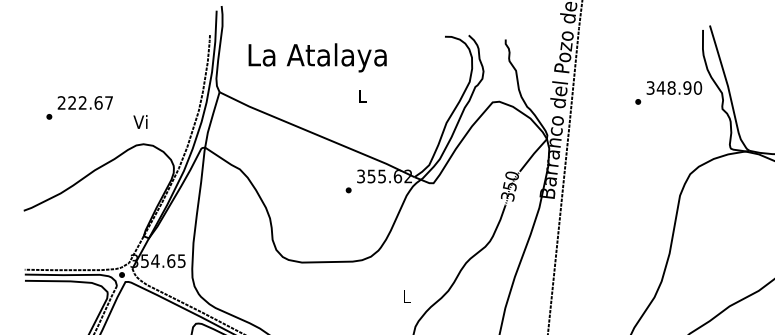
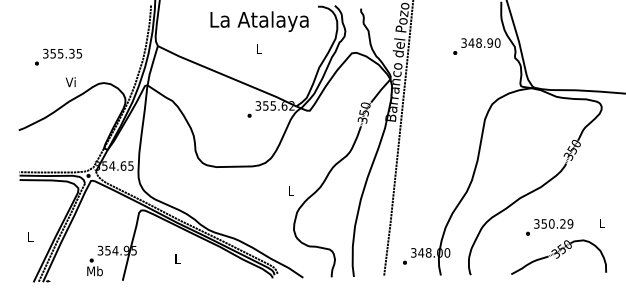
text: (317, 57) -> (259, 21), moved
text: (85, 102) -> (62, 53), 222.67 -> 355.35
text: (140, 122) -> (70, 82), moved

